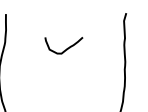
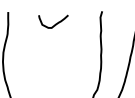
curve: (66, 47) -> (55, 23), moved

